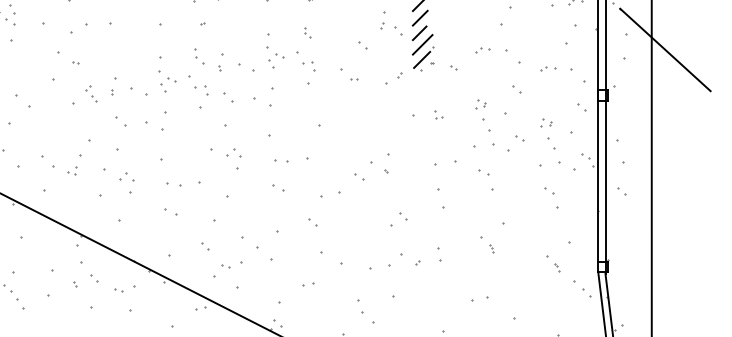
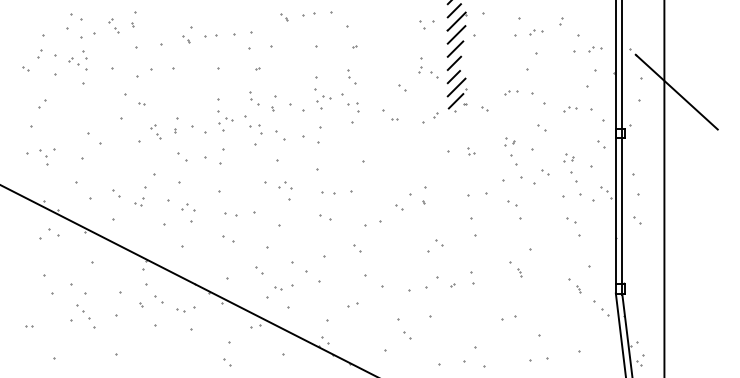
part: (306, 32) -> (351, 76), size x1.67
part: (47, 161) -> (116, 193), size x0.62
part: (368, 318) -> (407, 335), size x0.62

